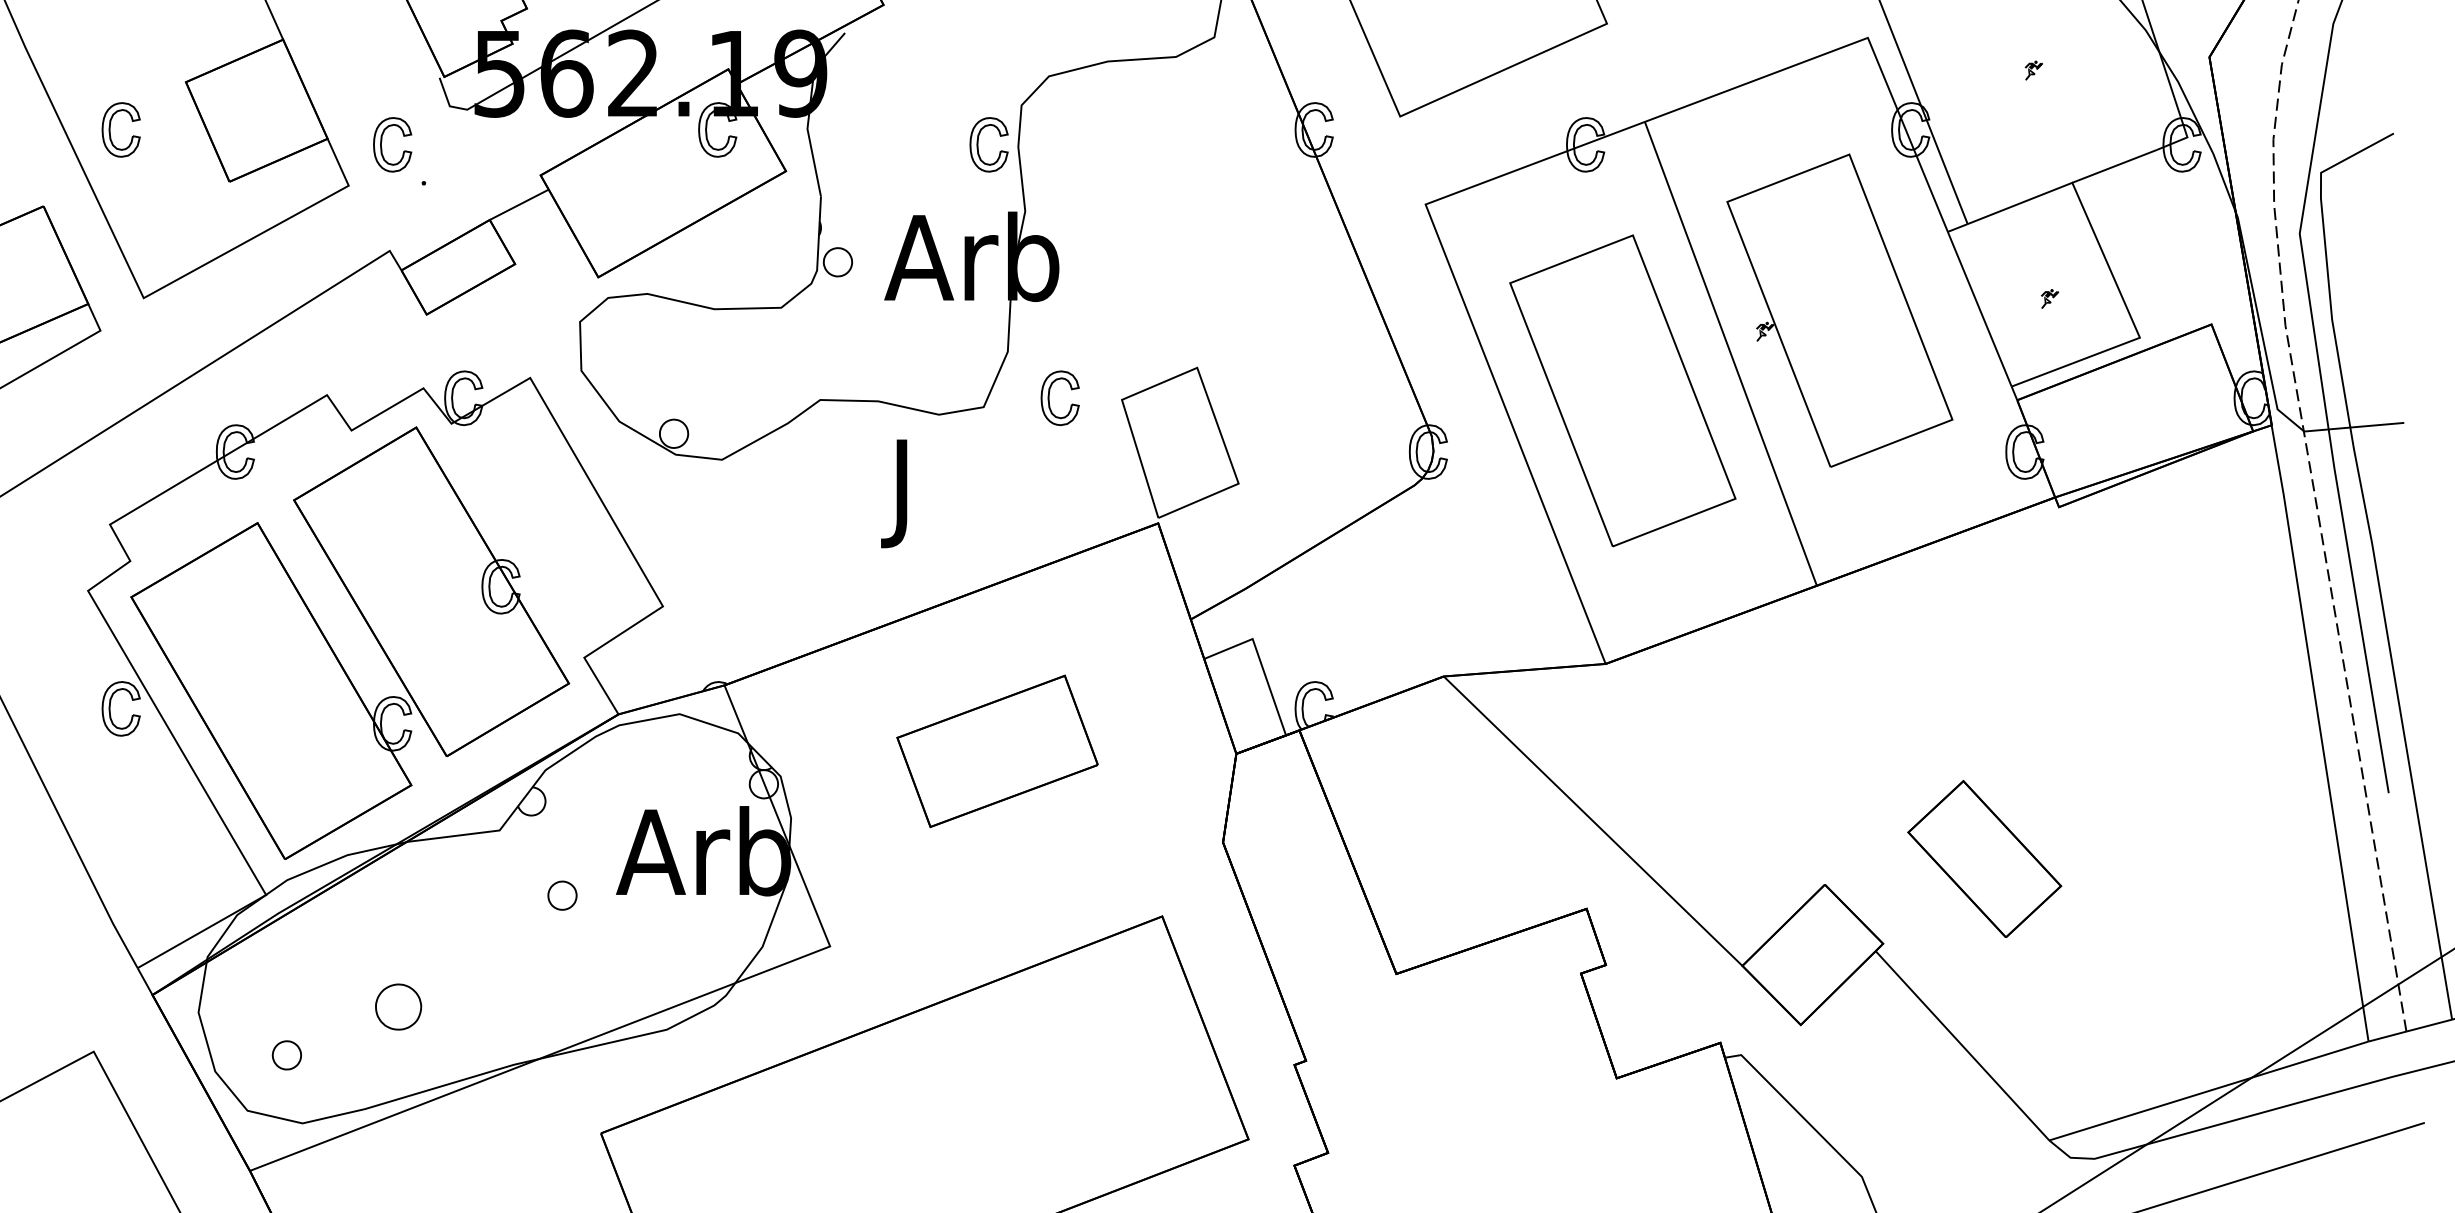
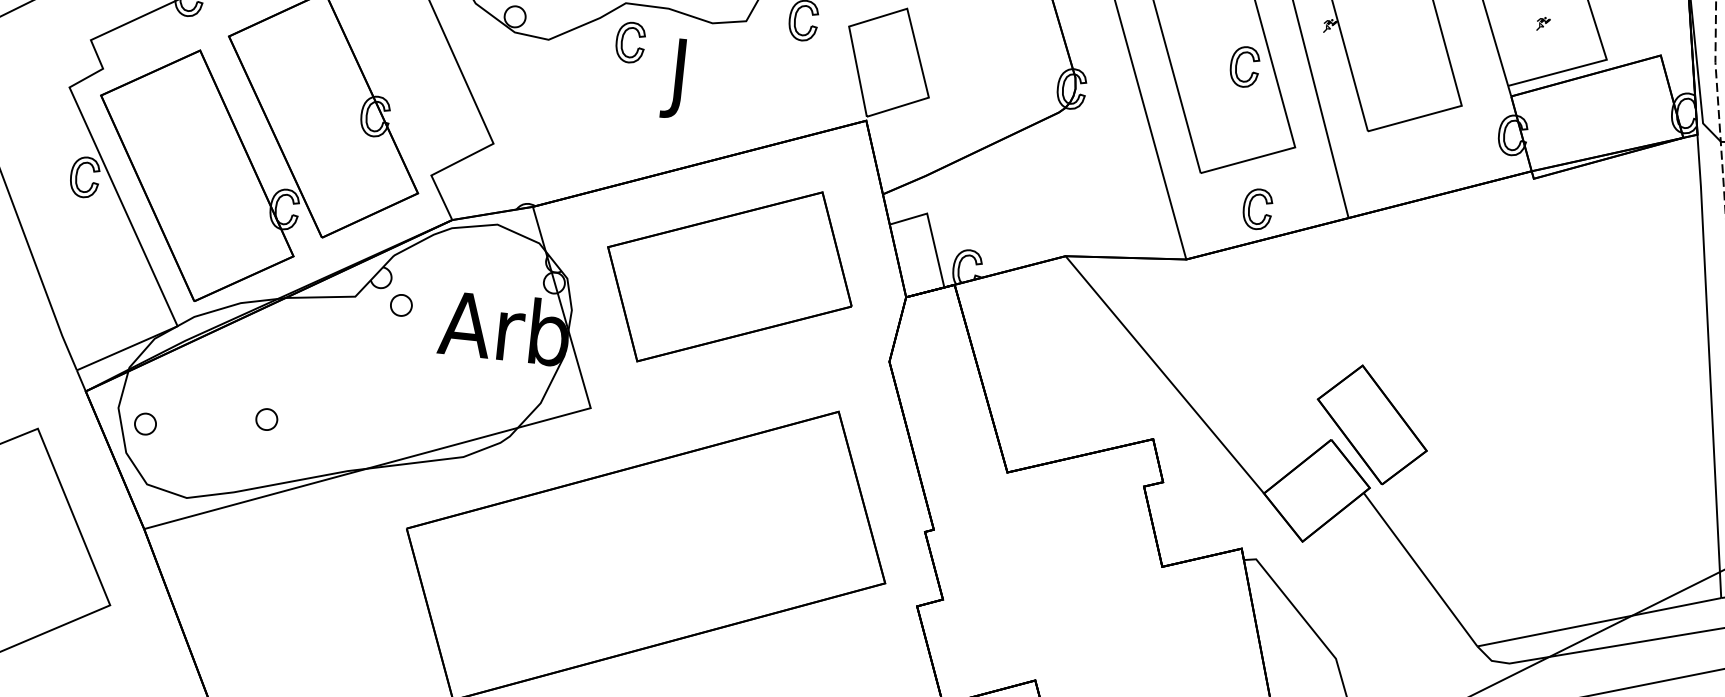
part: (1646, 399) -> (1237, 67), added
part: (821, 451) -> (622, 41), added
part: (1683, 586) -> (1249, 208), added
part: (997, 751) -> (729, 276), size x1.67
part: (1984, 858) -> (1372, 424), moved
part: (562, 895) -> (401, 305), moved
part: (398, 1007) -> (266, 419), size x0.62
part: (286, 1055) -> (145, 424), moved

